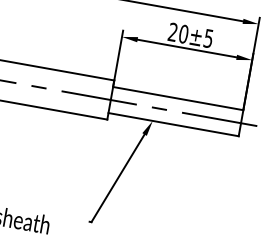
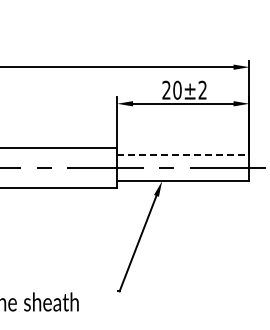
text: (208, 37) -> (202, 89), 20±5 -> 20±2
line: (178, 98) -> (183, 154), solid -> dashed

